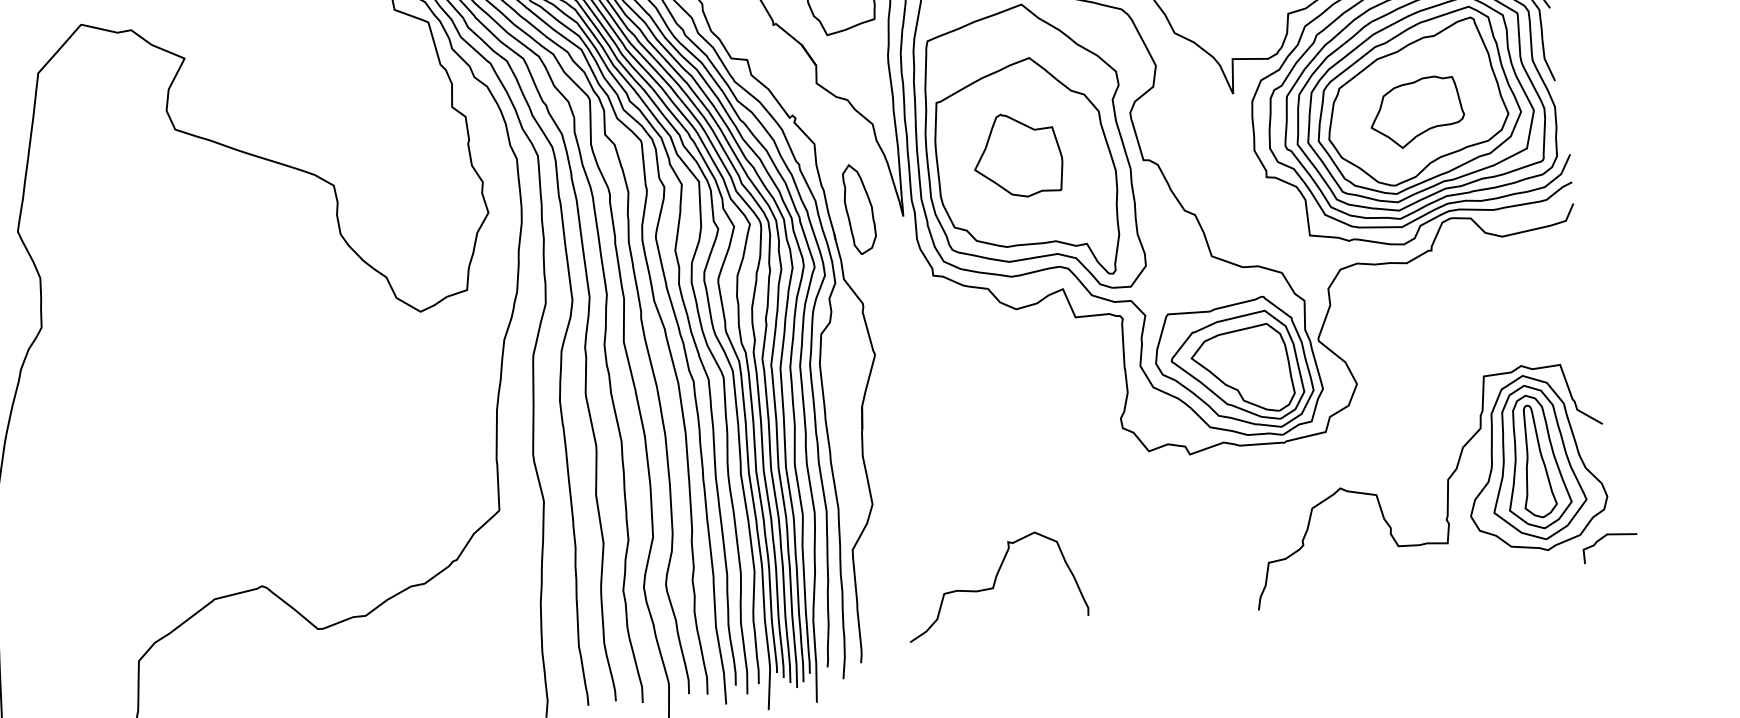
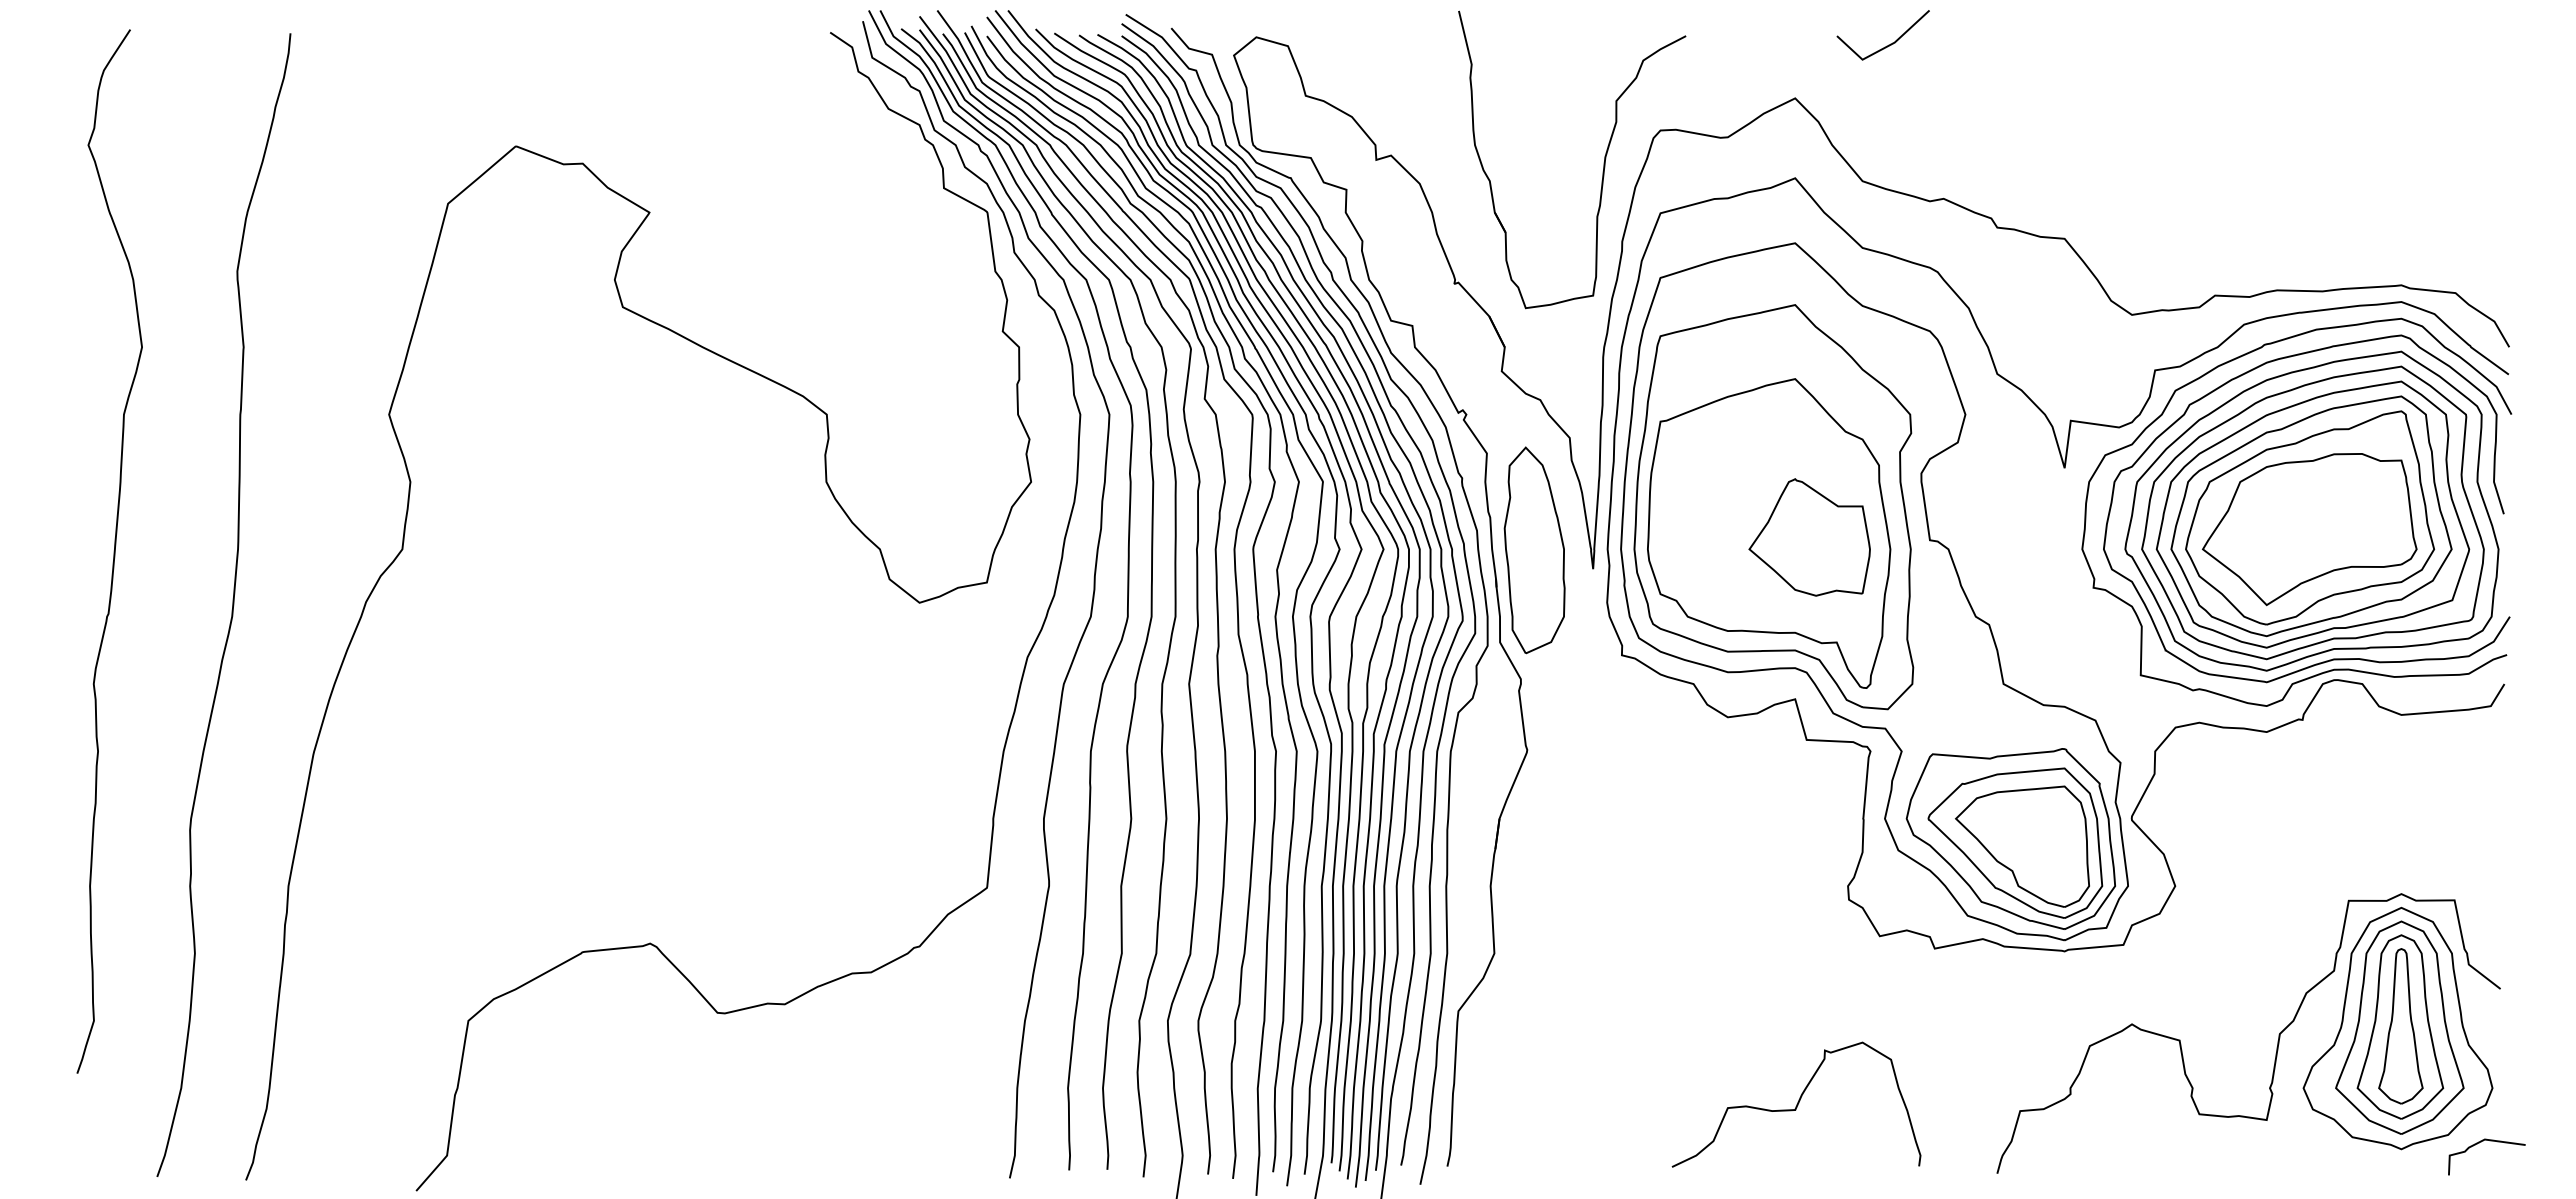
part: (1416, 112) -> (2309, 529), size x1.67
part: (1017, 155) -> (1809, 537), moved
part: (859, 209) -> (1534, 550), size x1.67
curve: (993, 584) -> (1796, 1104), moved

